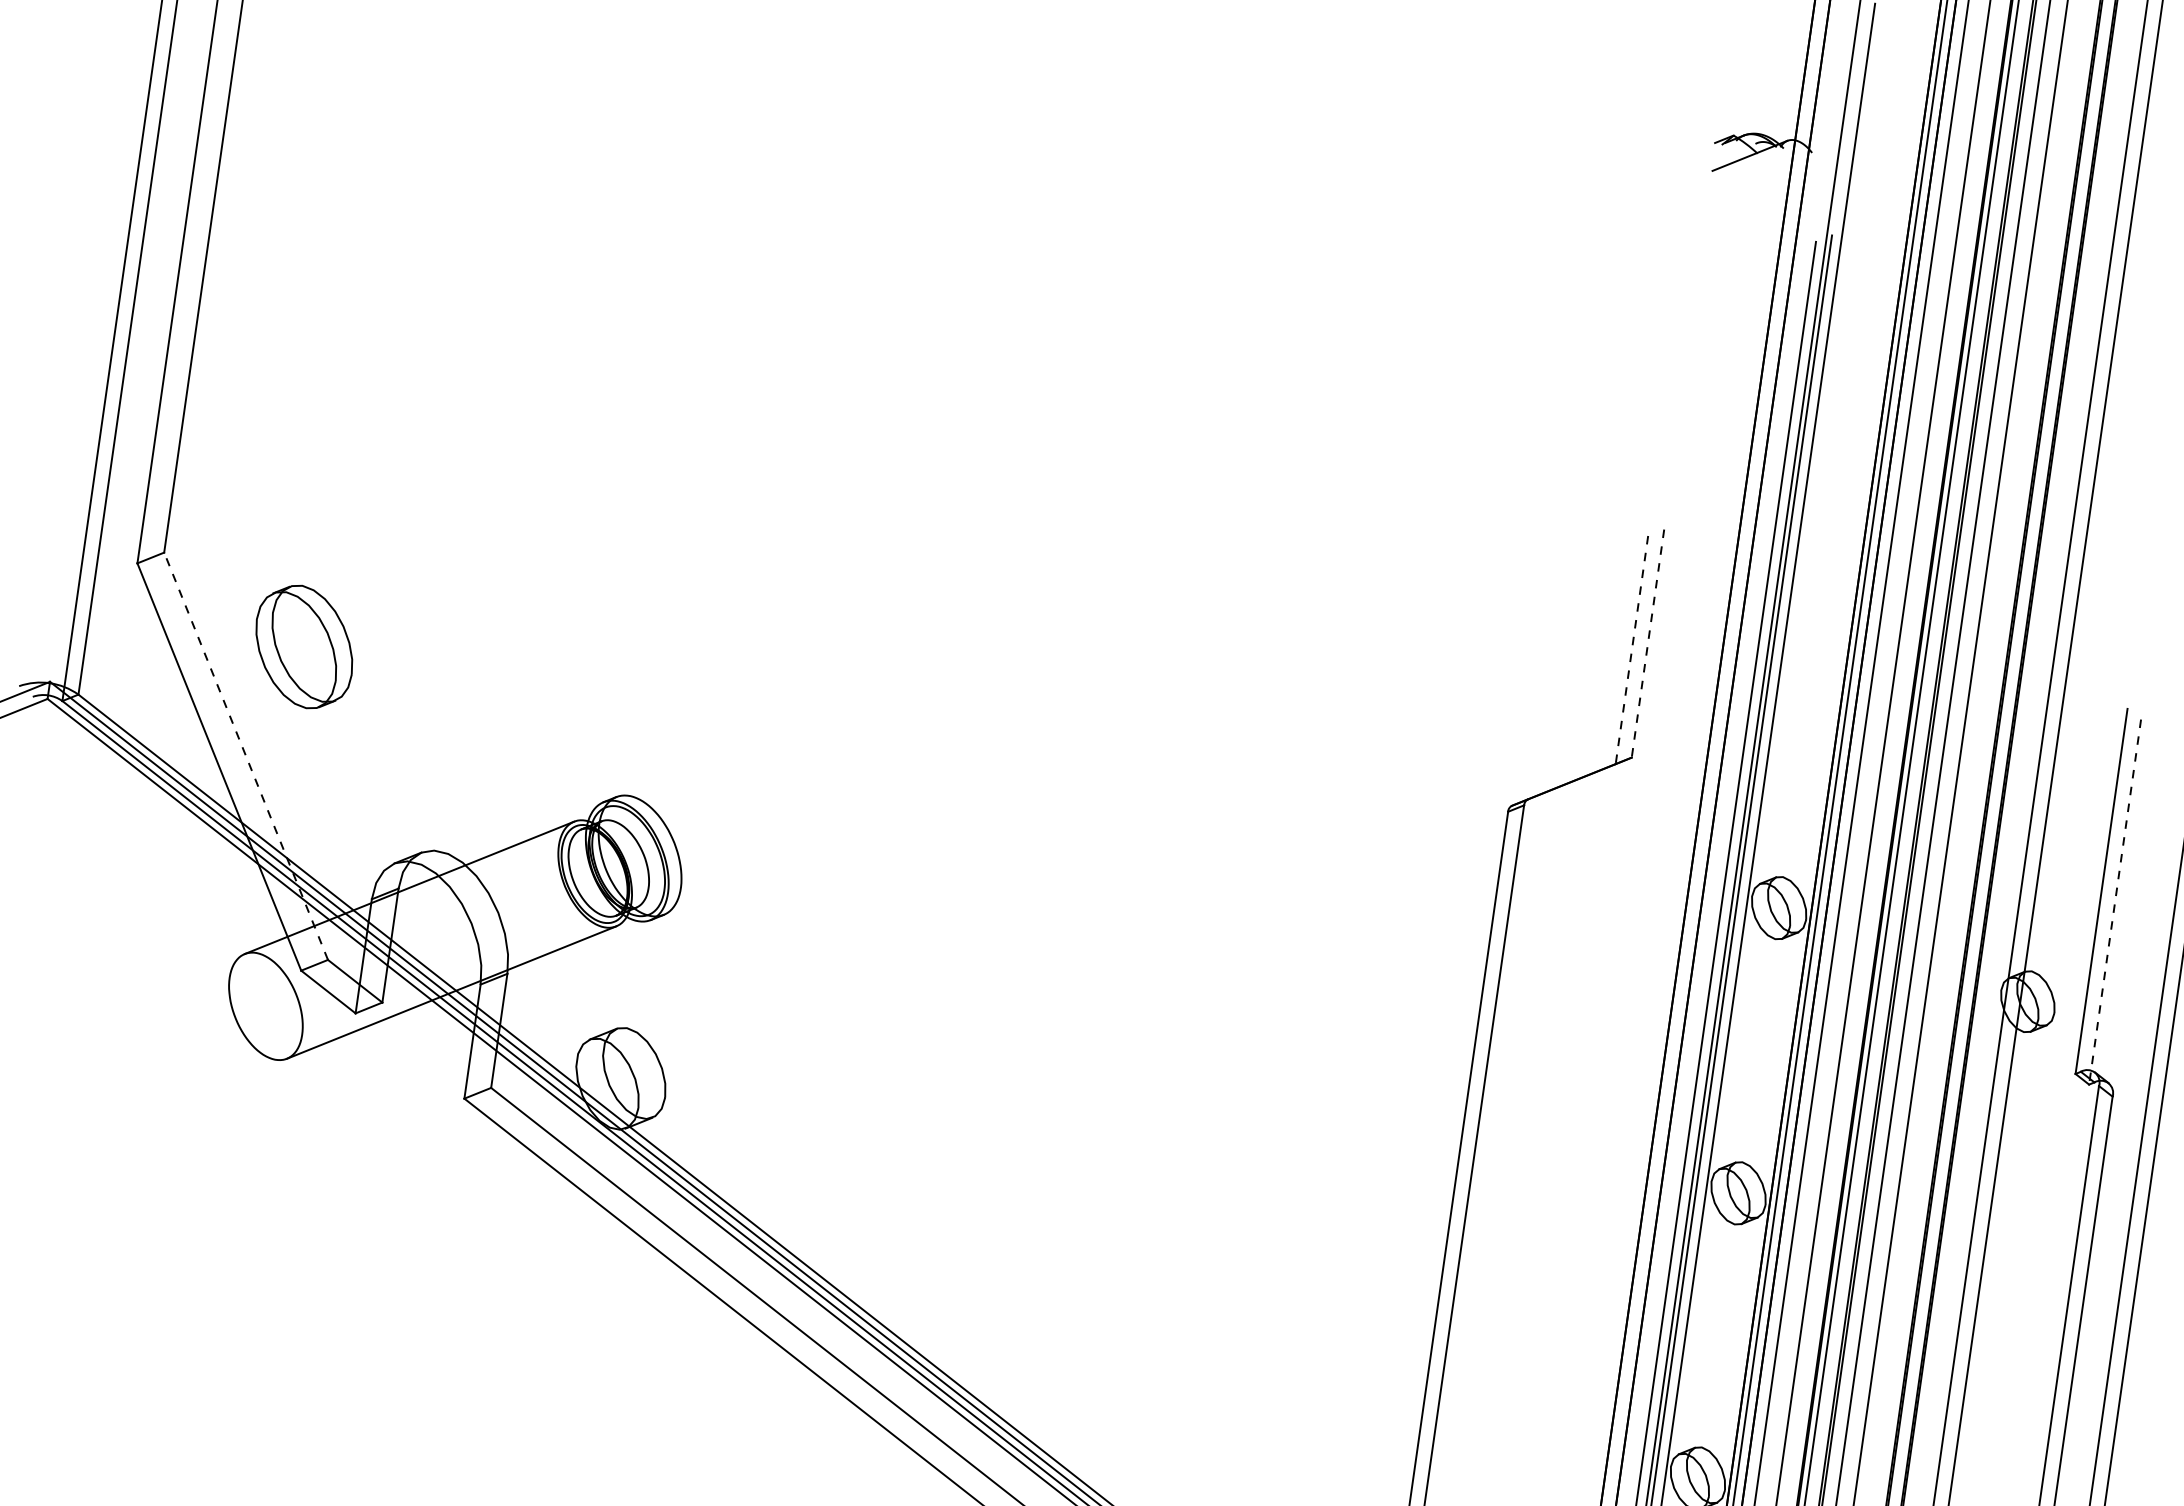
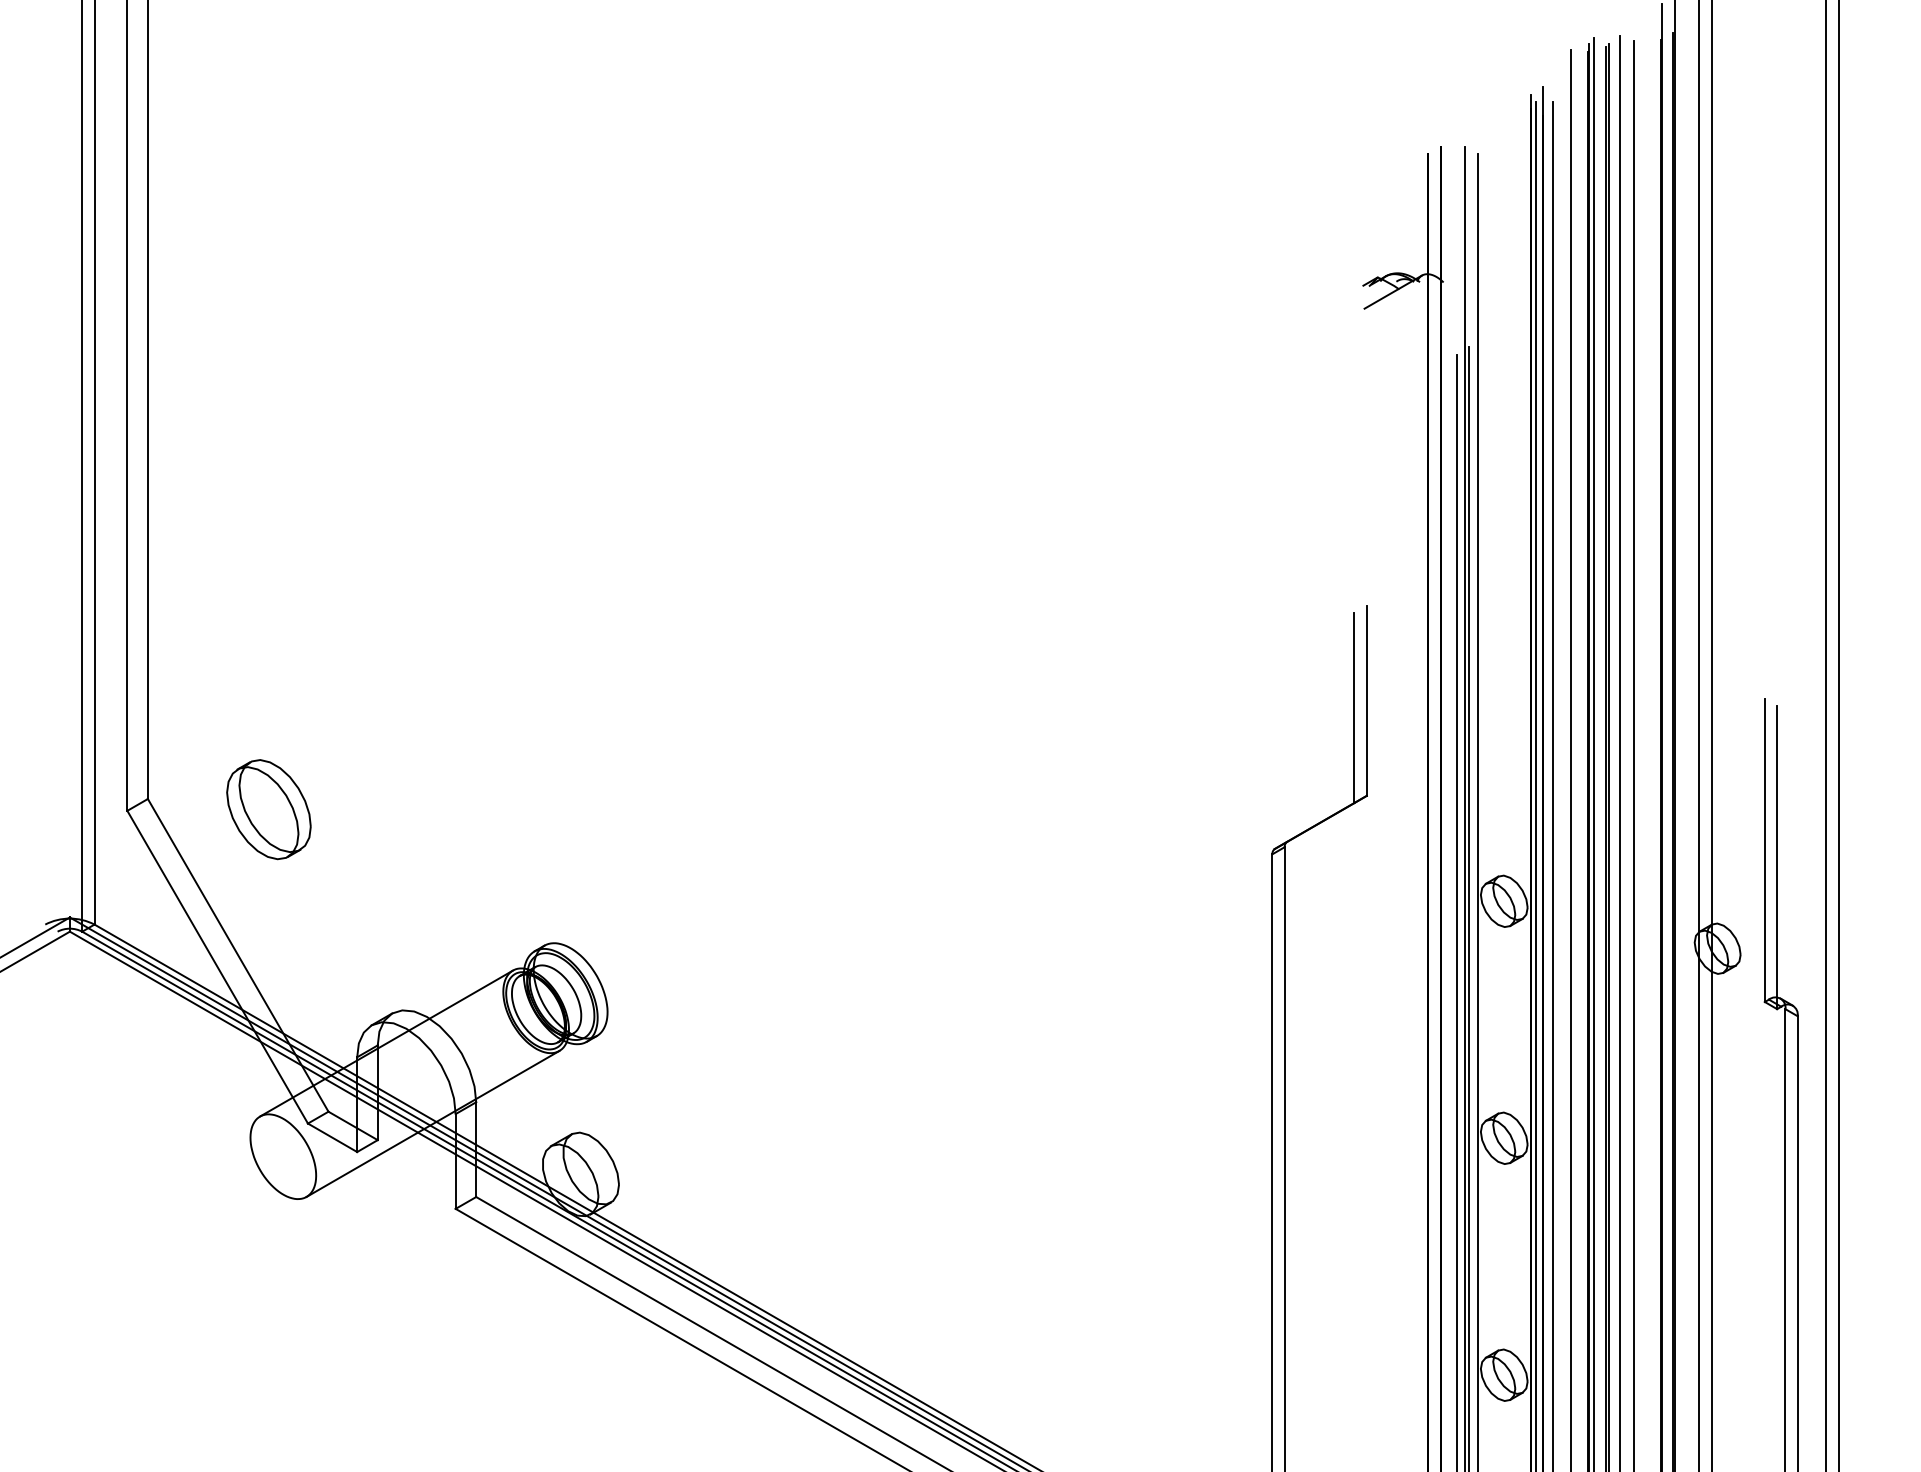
line: (1647, 644) -> (1366, 701), dashed -> solid
part: (303, 646) -> (268, 809), moved
line: (1631, 650) -> (1354, 708), dashed -> solid
line: (246, 756) -> (238, 955), dashed -> solid
line: (2115, 902) -> (1777, 857), dashed -> solid

